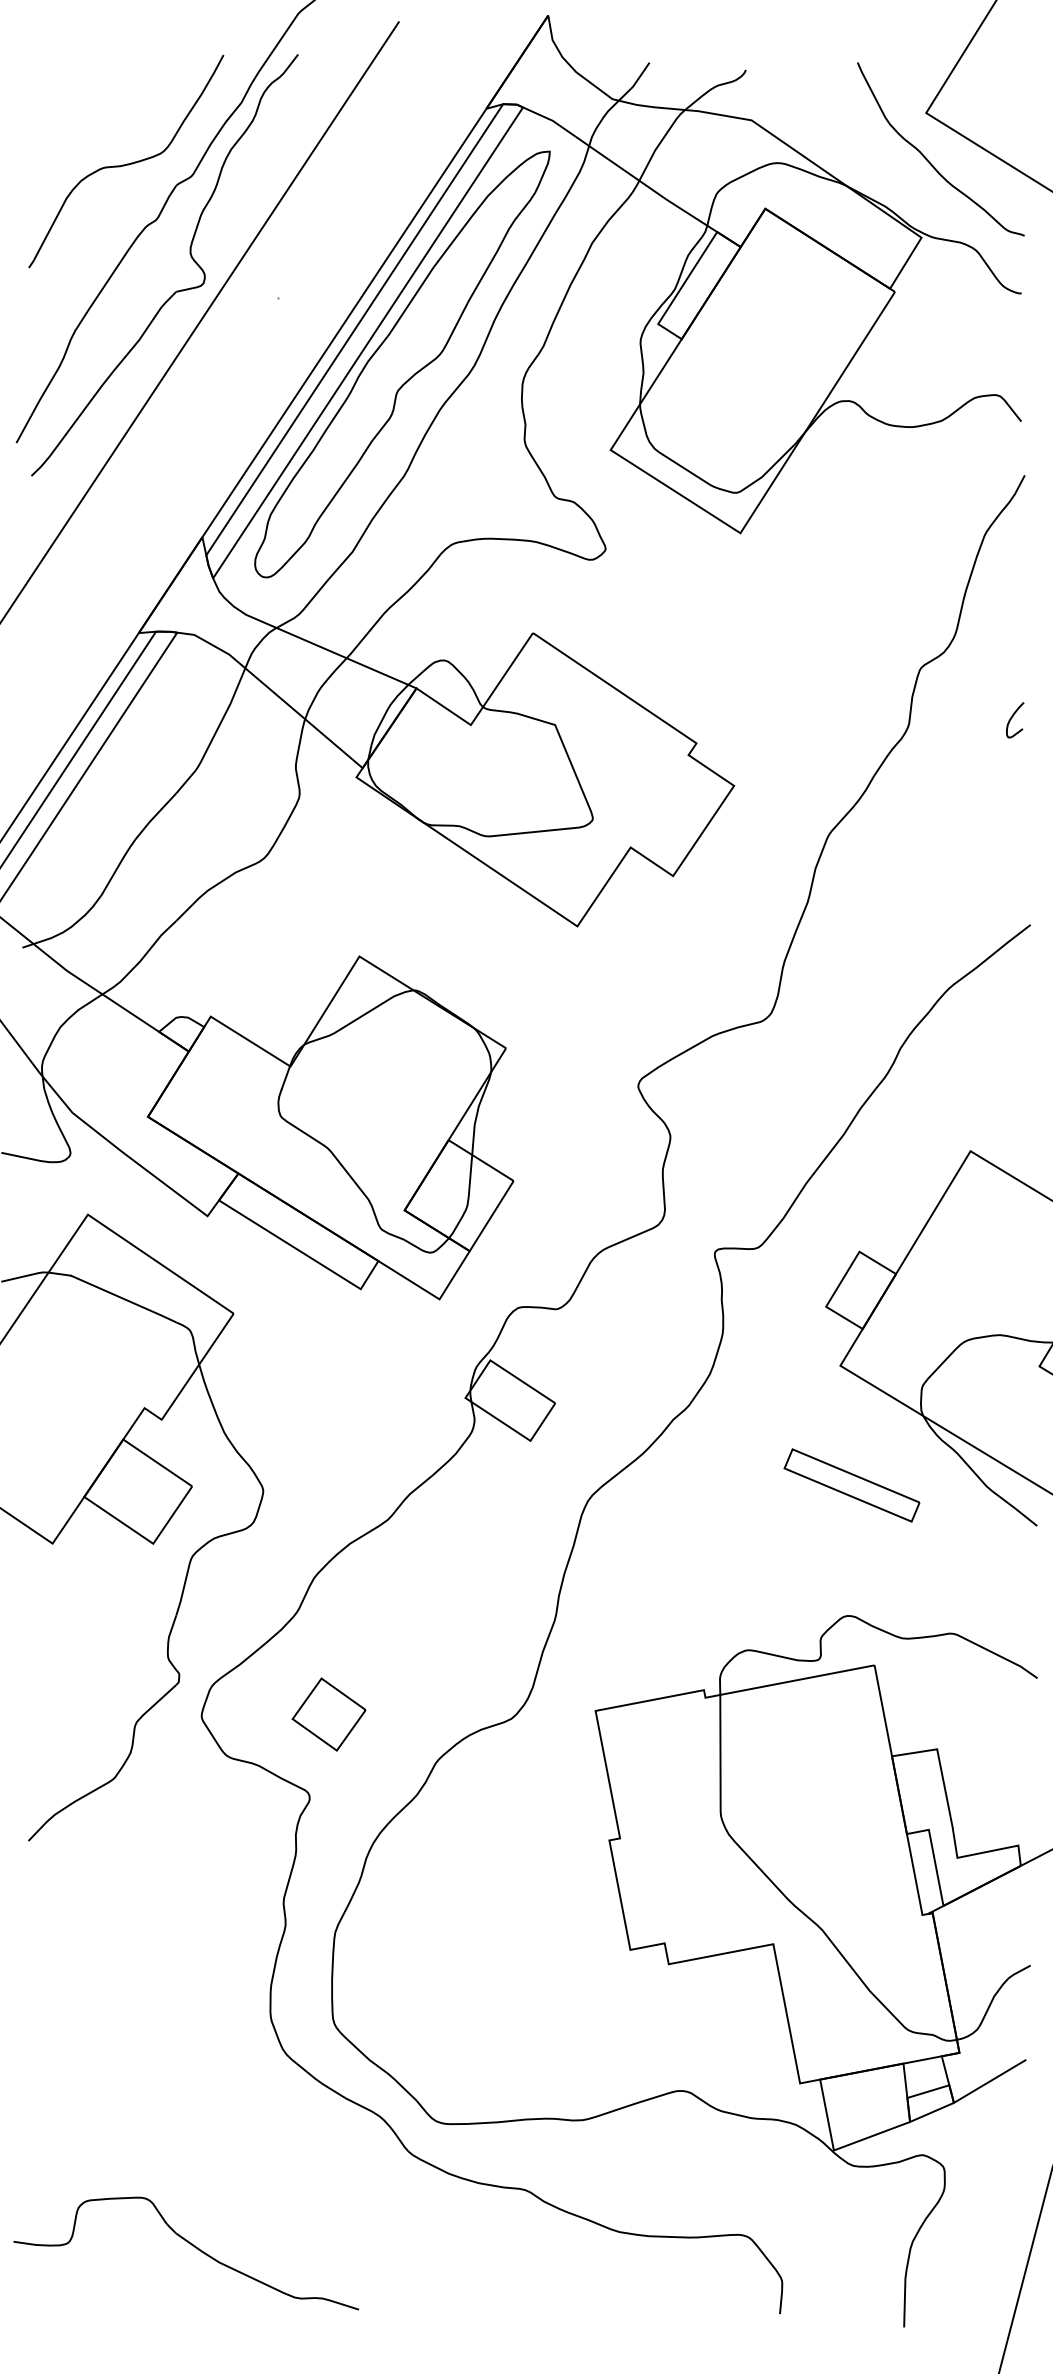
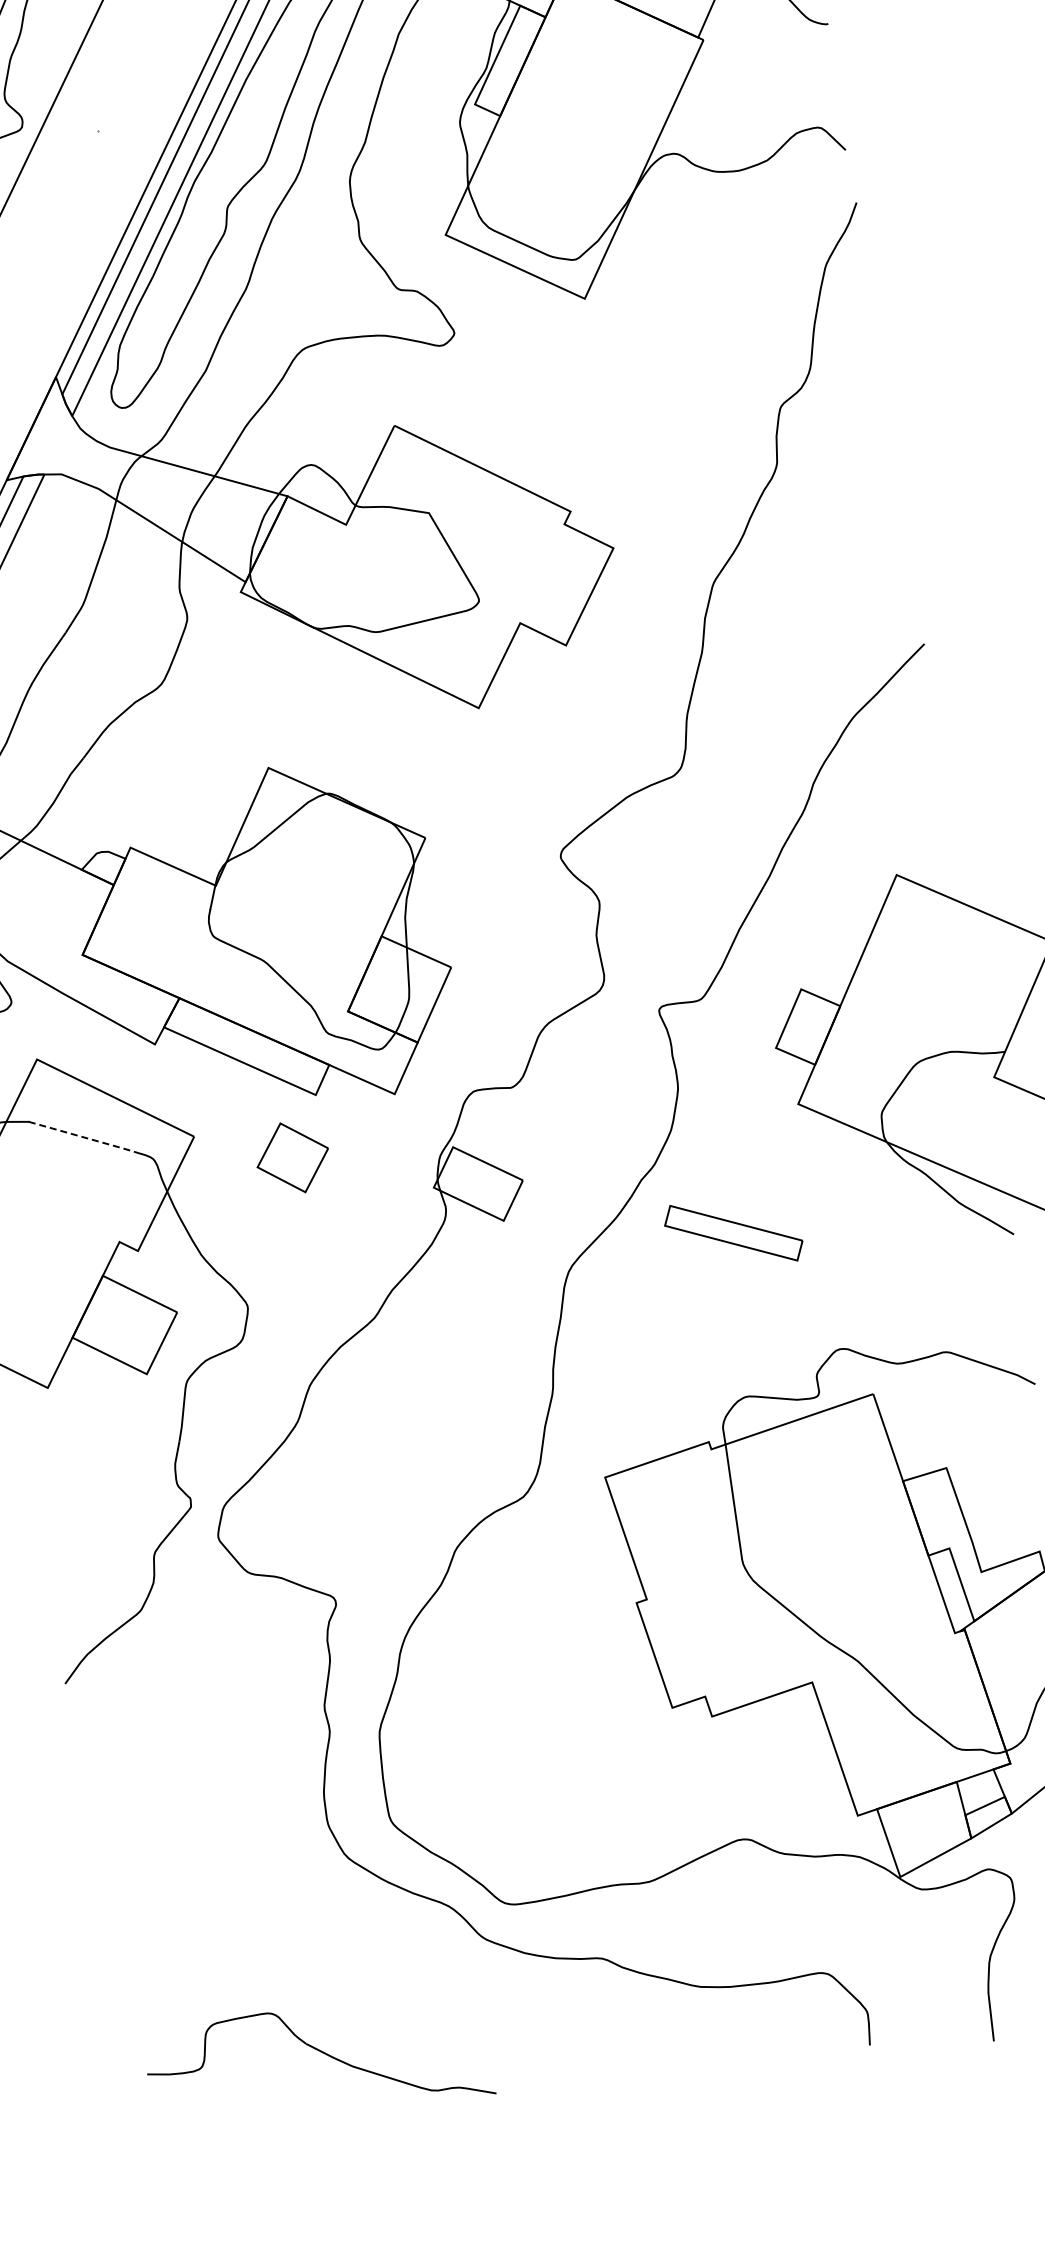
curve: (1012, 718) -> (878, 443), removed
line: (124, 1299) -> (84, 1137), solid -> dashed
part: (851, 1485) -> (733, 1233), moved
part: (328, 1714) -> (292, 1157), moved
part: (192, 2246) -> (323, 2054), moved

